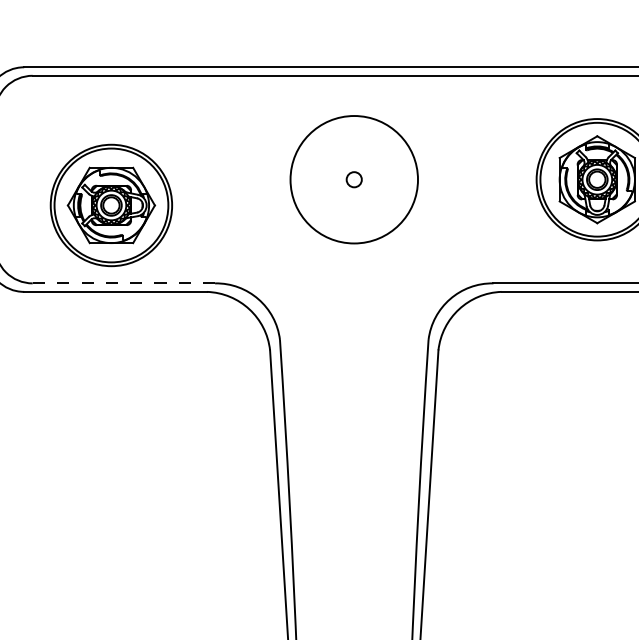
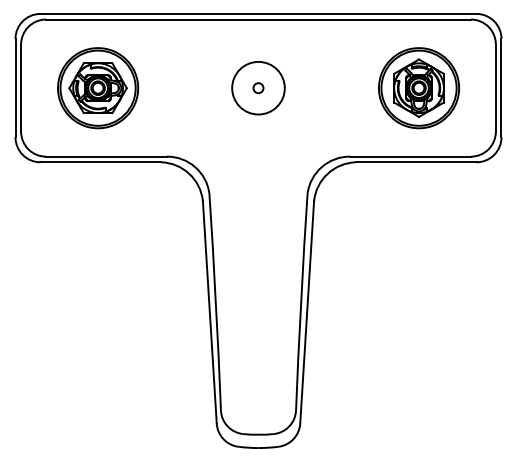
circle: (354, 178) -> (258, 87), size x0.62
part: (112, 205) -> (98, 88), moved
line: (122, 283) -> (105, 156), dashed -> solid

